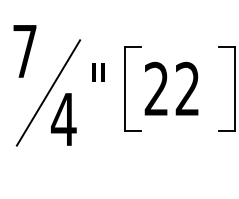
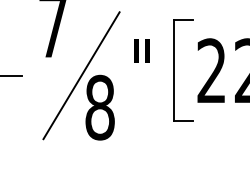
text: (63, 119) -> (99, 107), 4 -> 8

